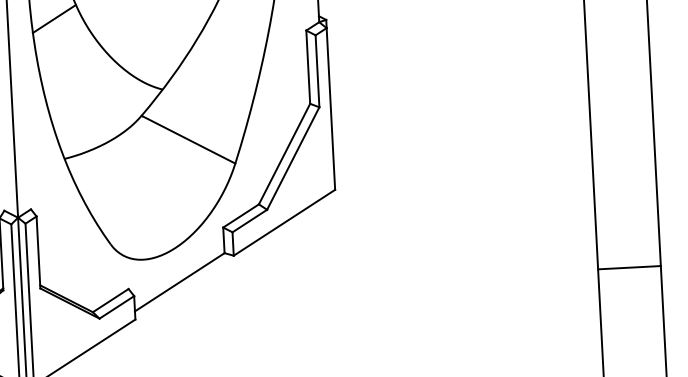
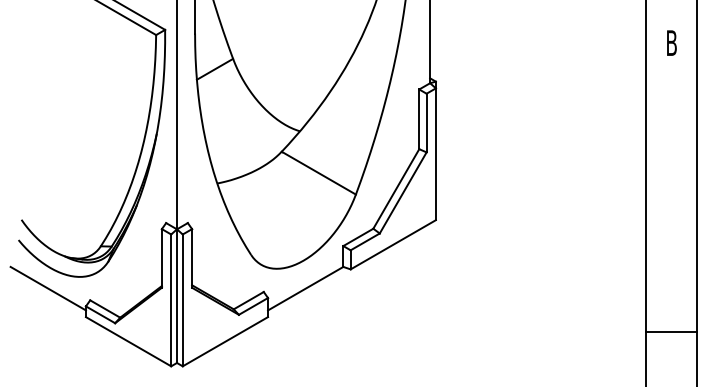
line: (629, 268) -> (671, 332), moved

